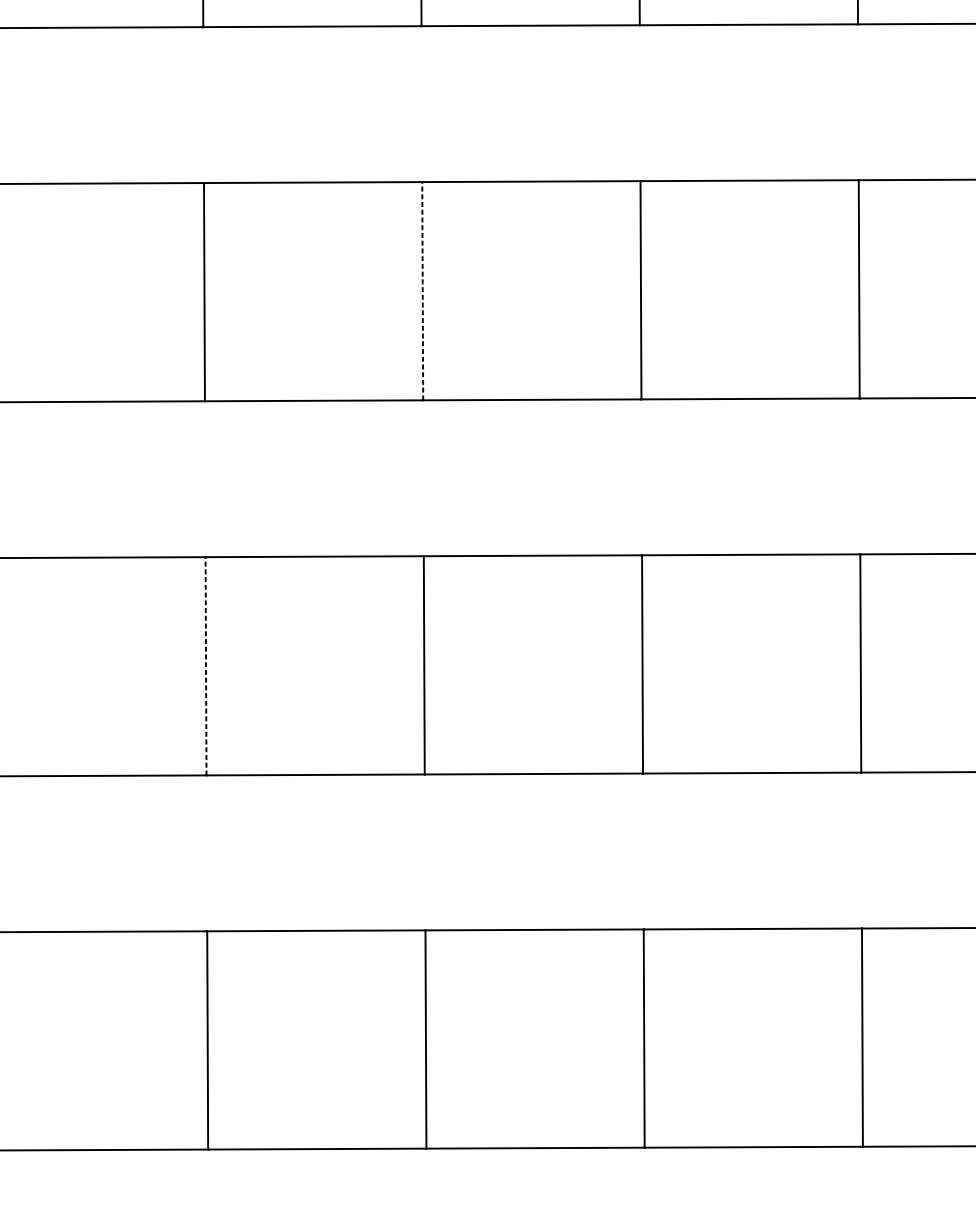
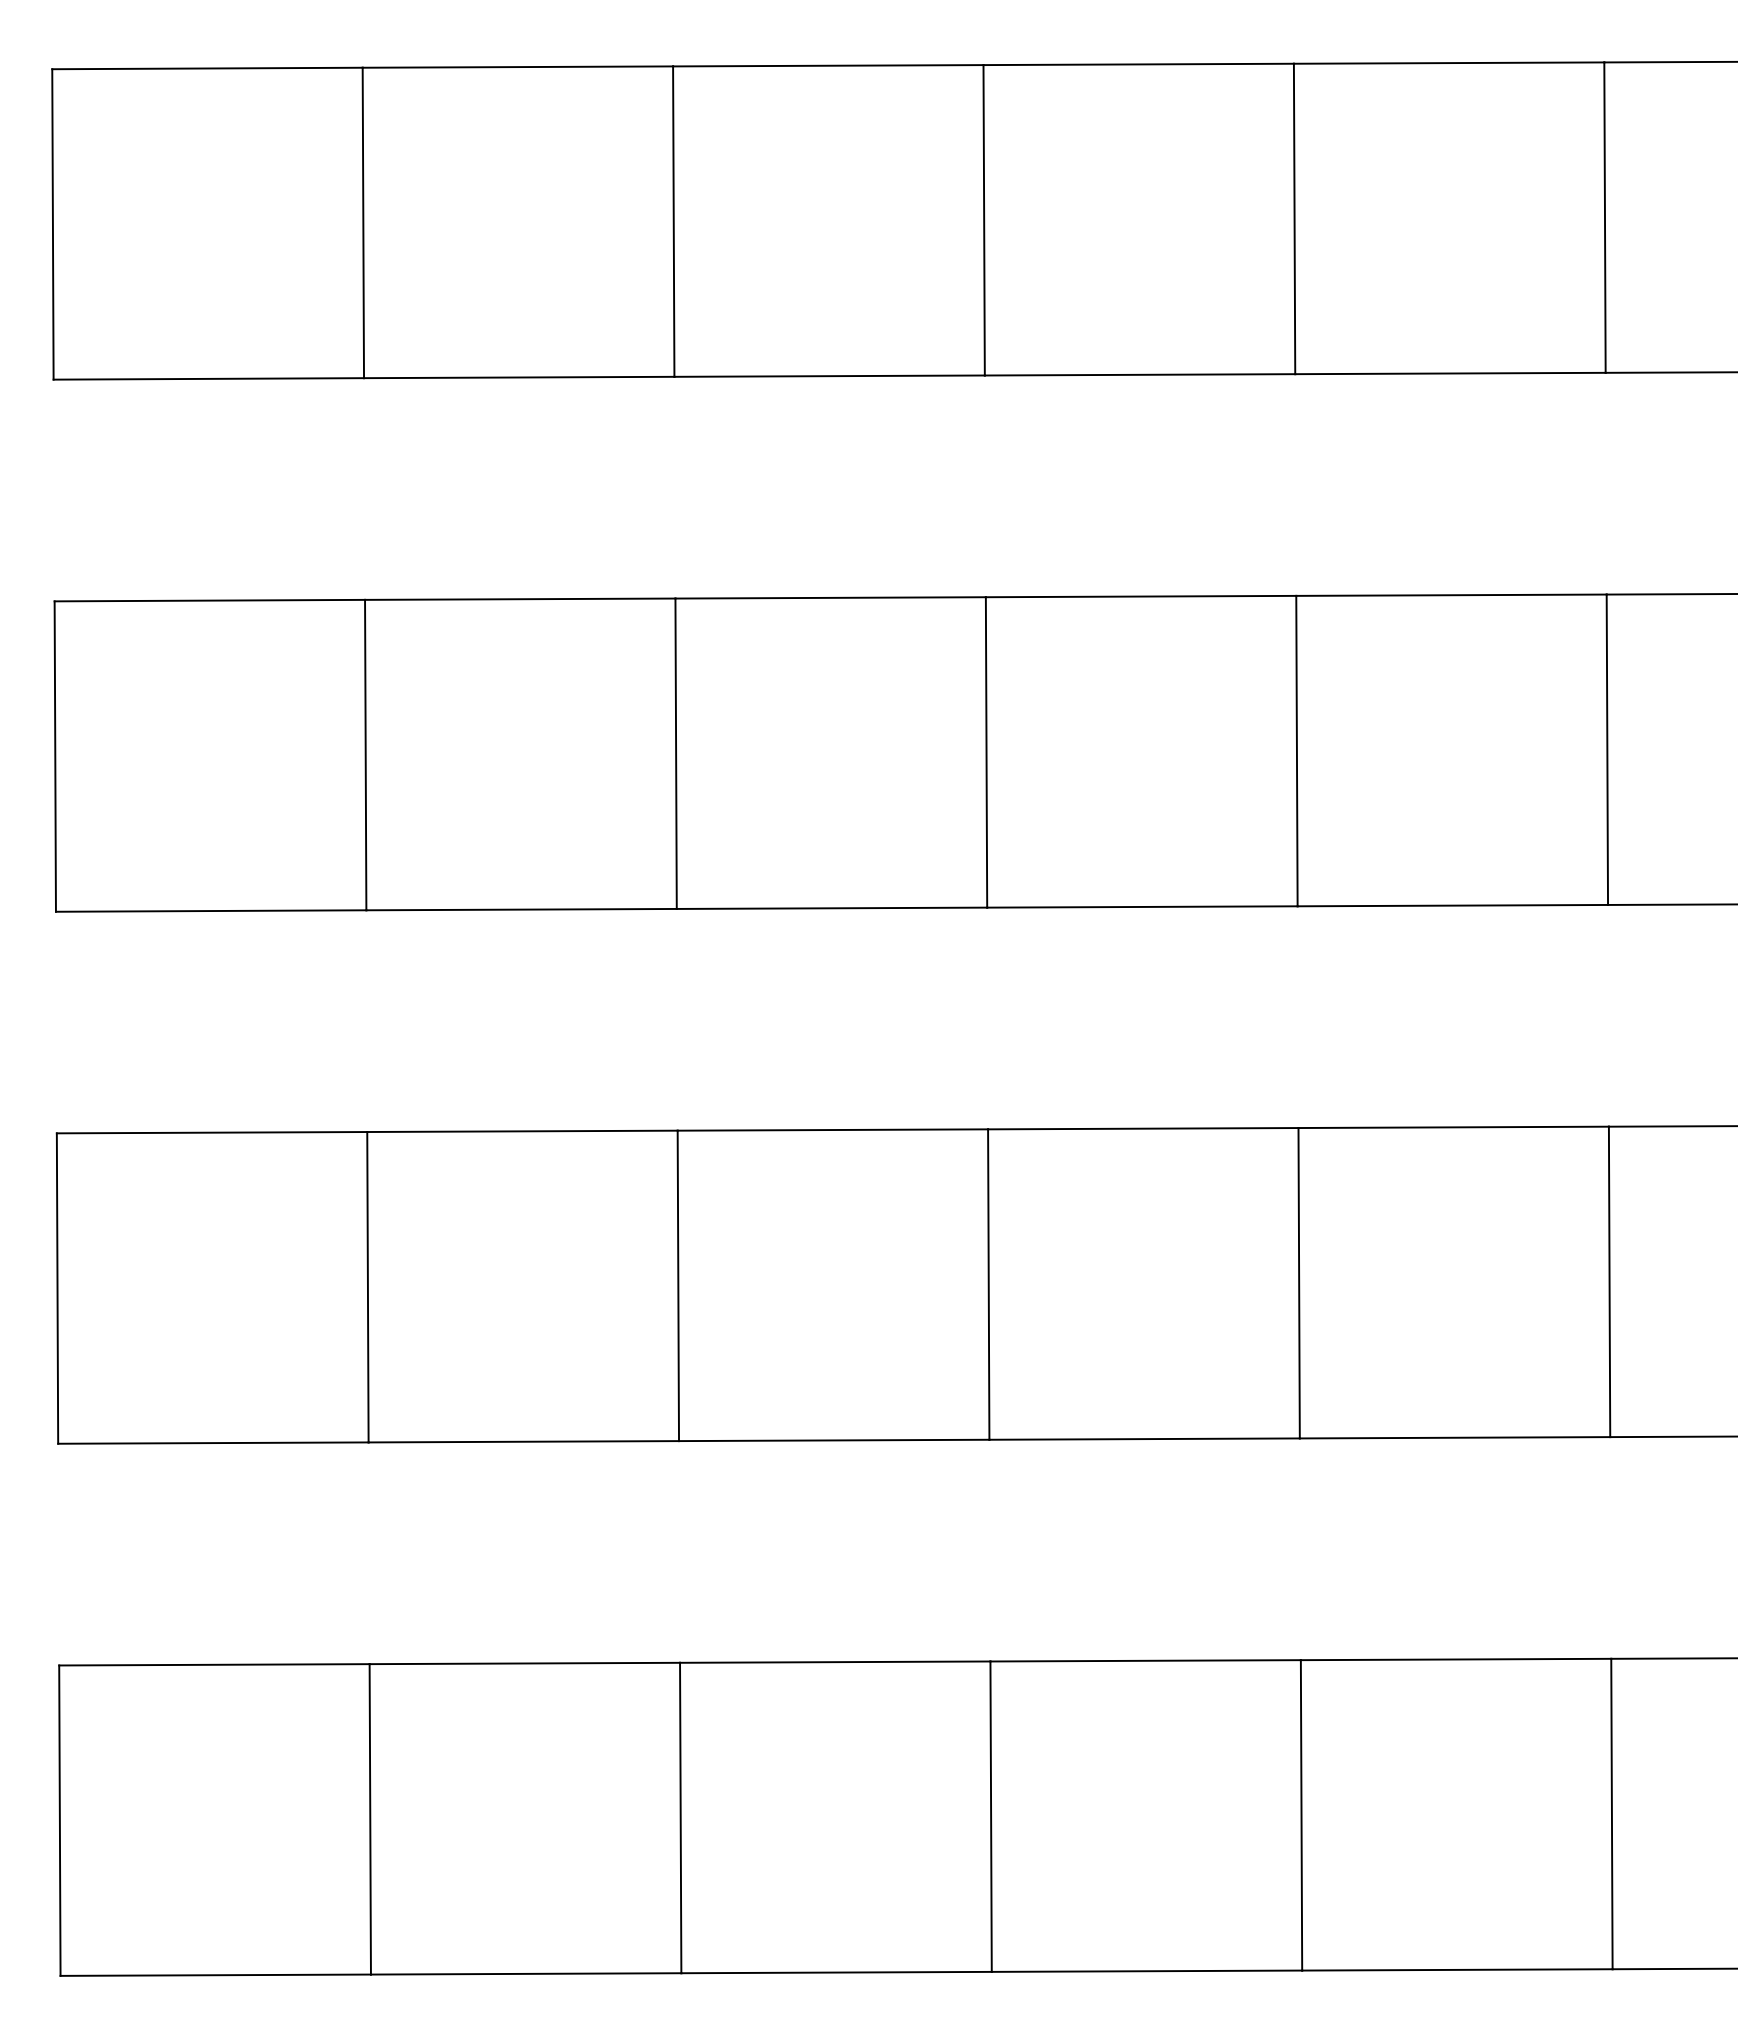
line: (422, 291) -> (676, 753), dashed -> solid
line: (205, 665) -> (367, 1286), dashed -> solid

